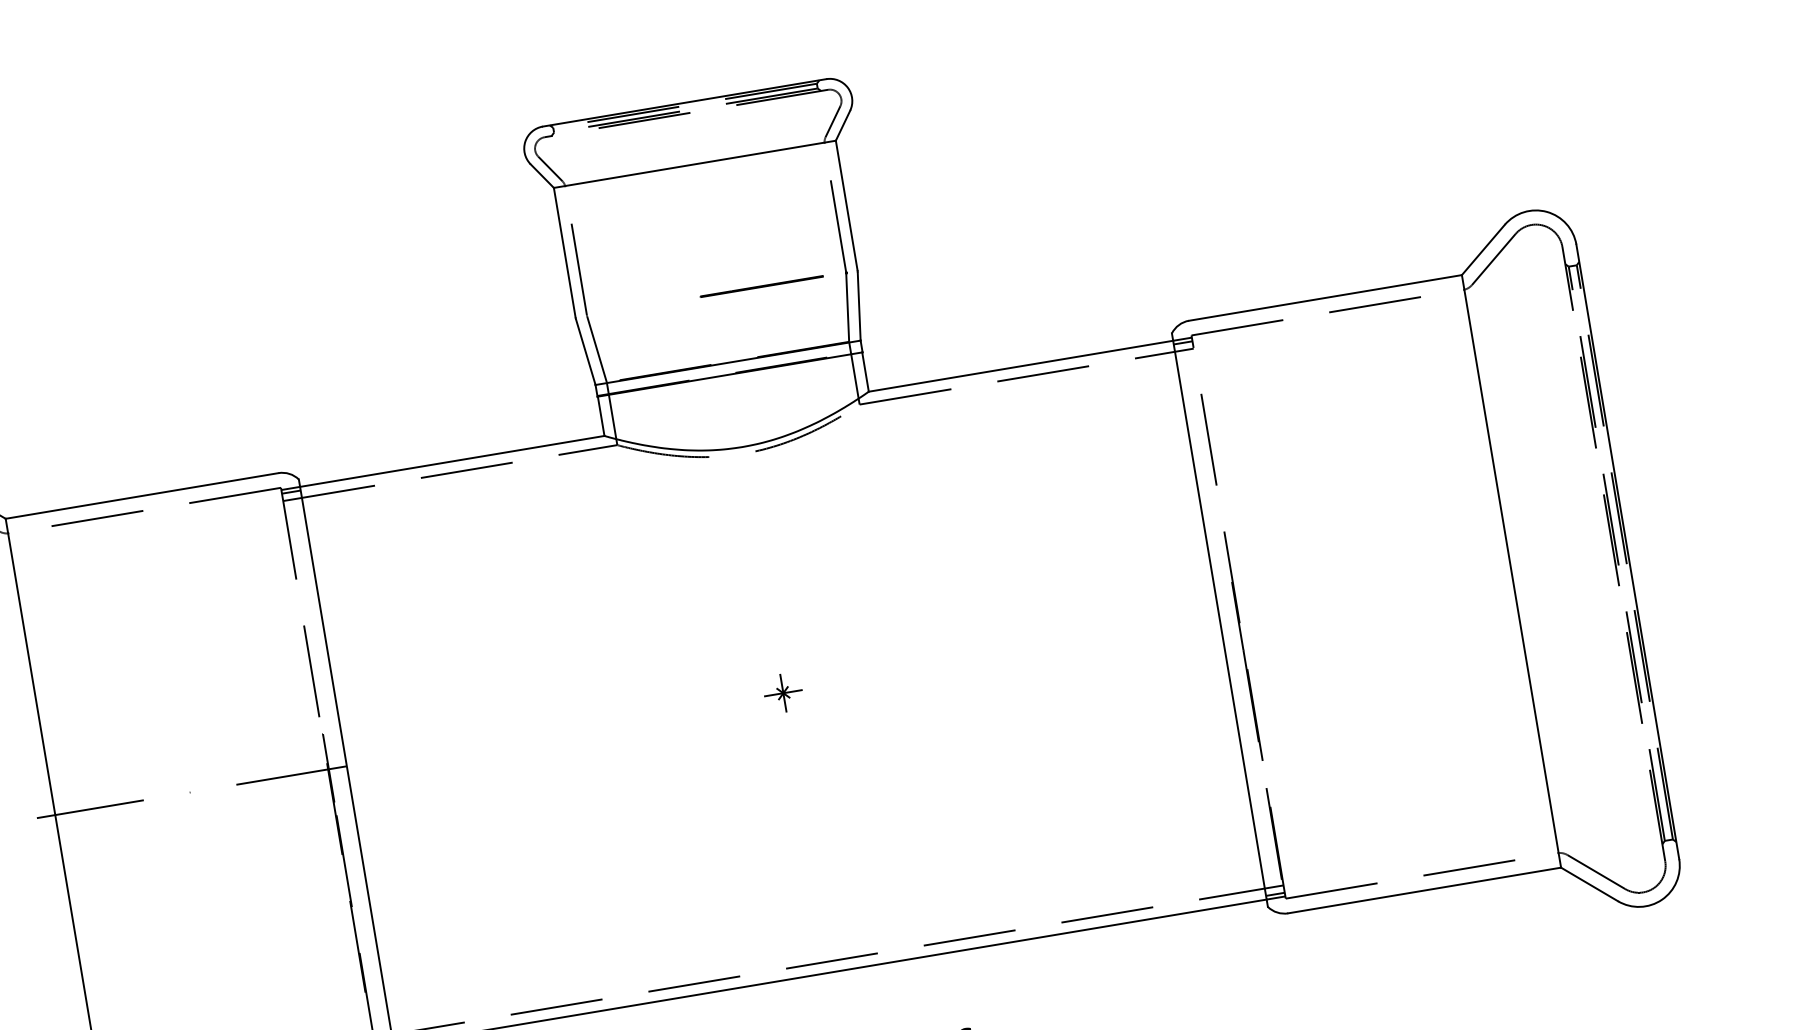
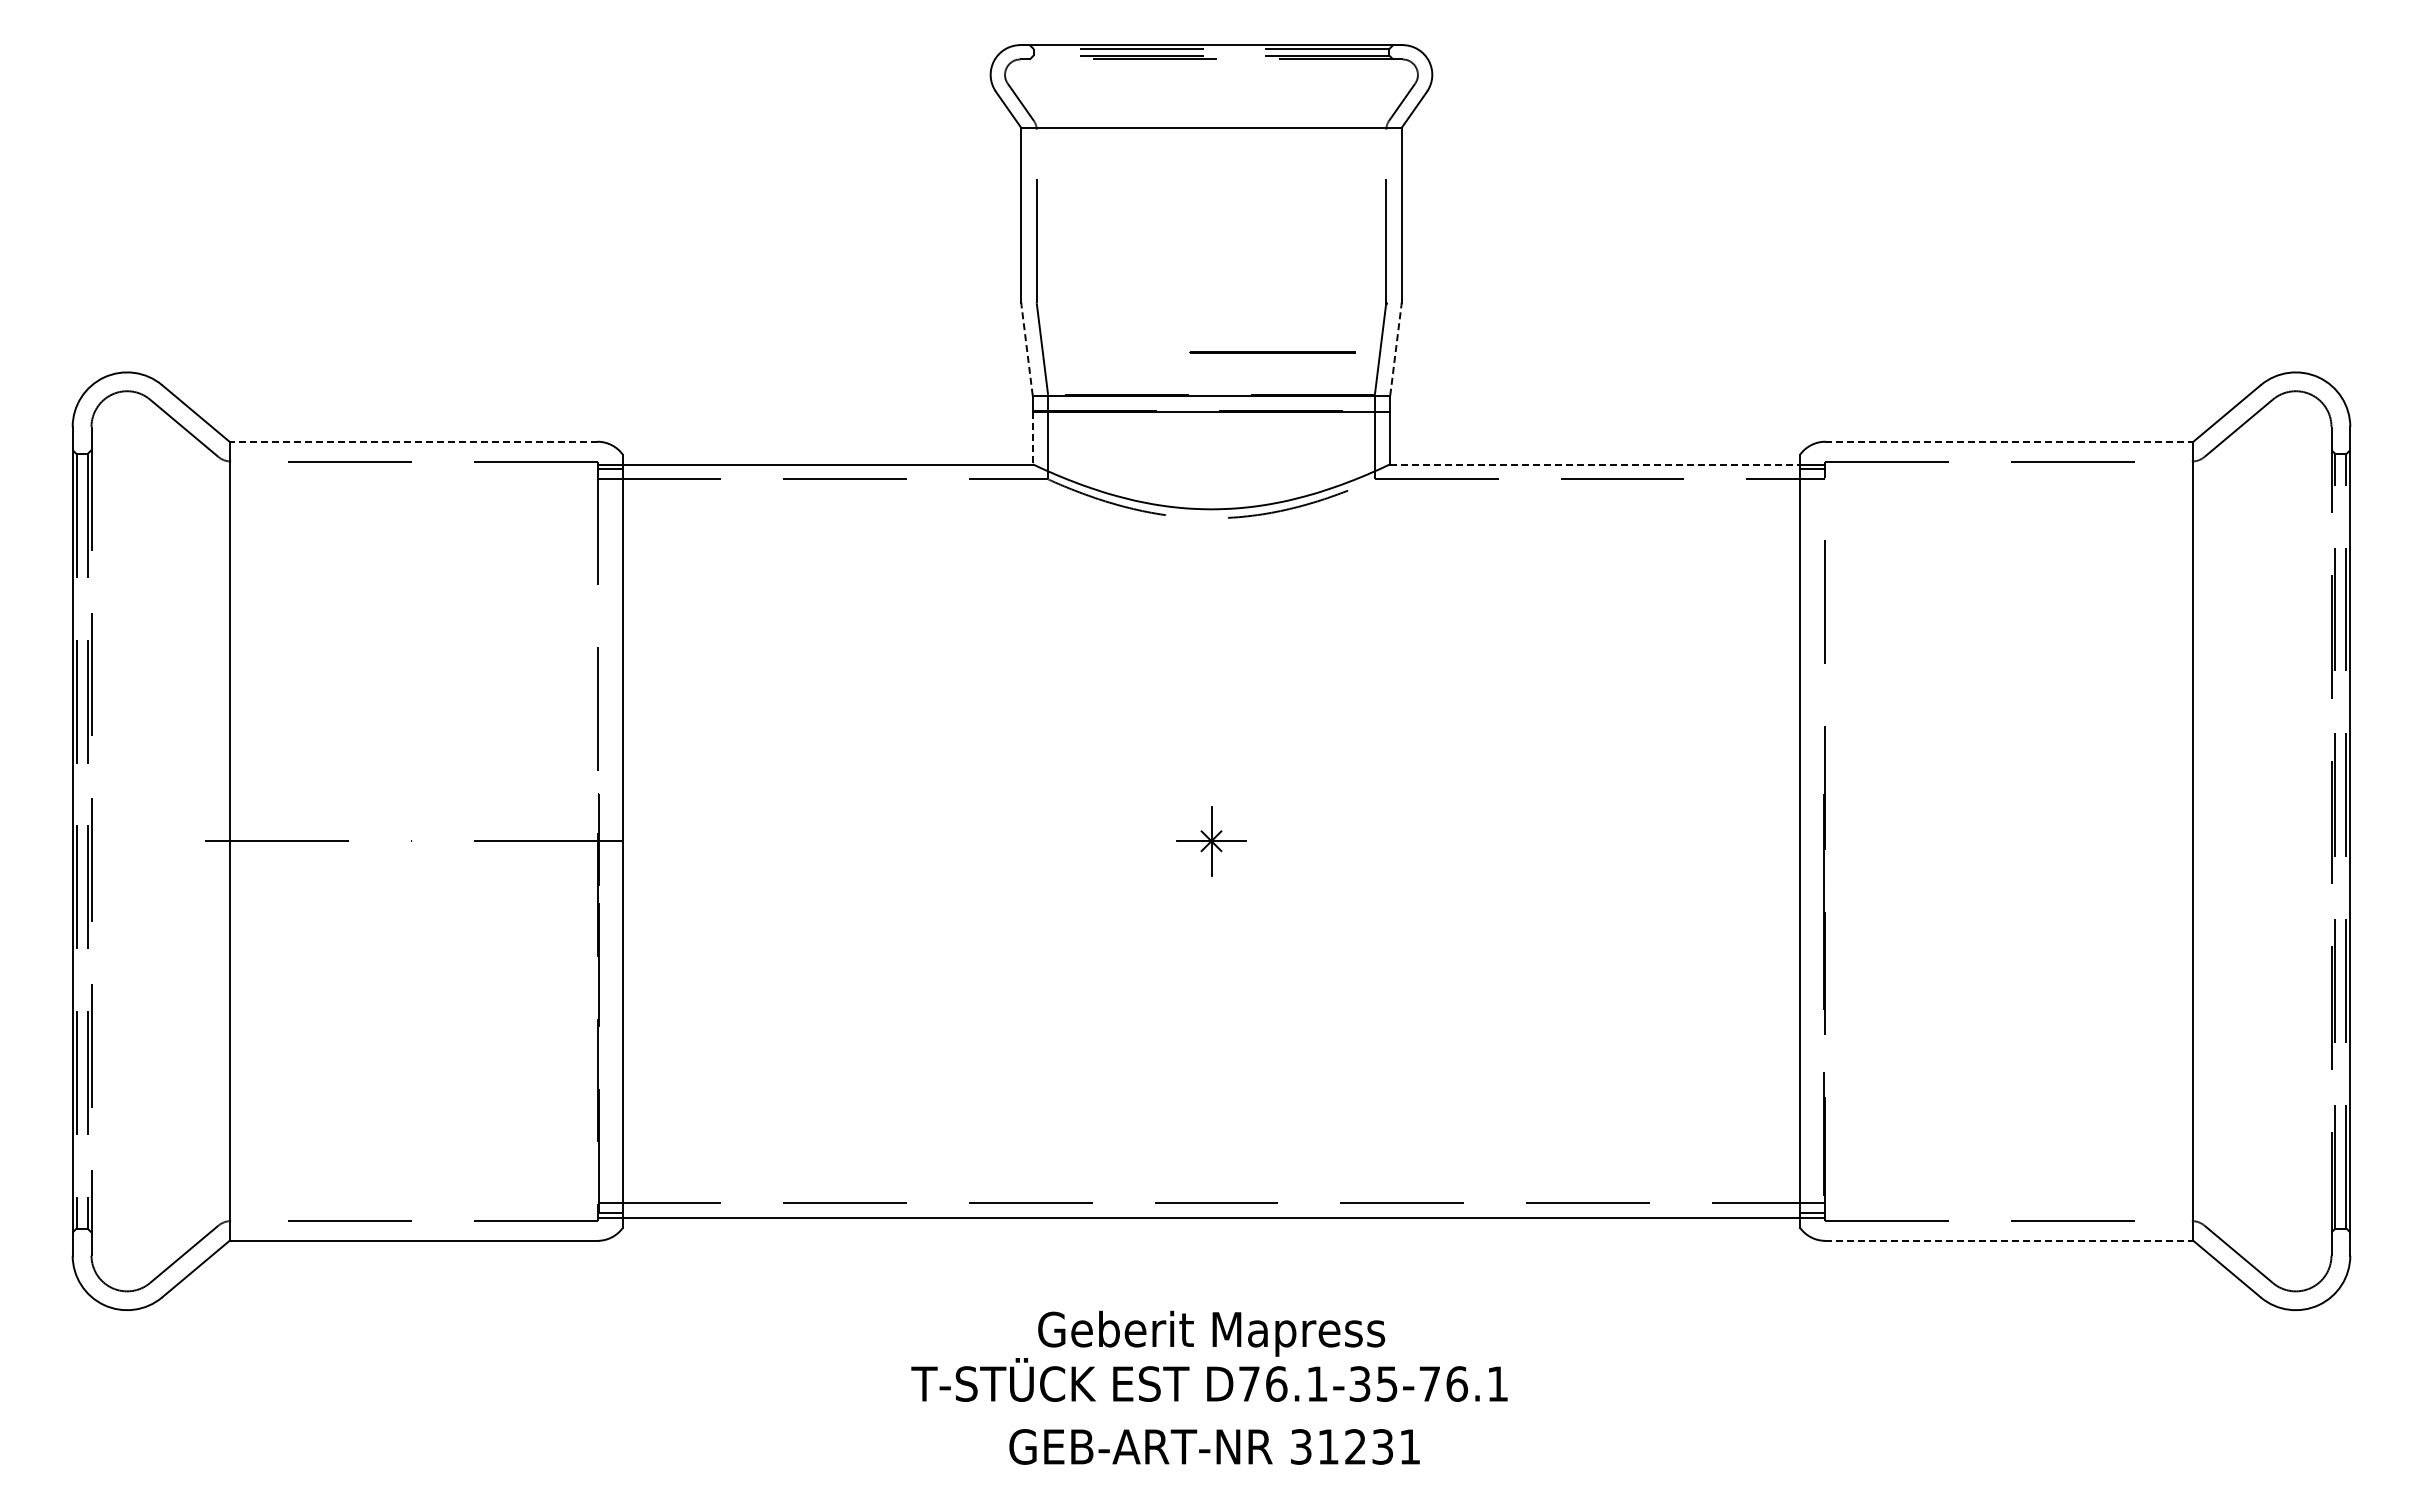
line: (761, 286) -> (1272, 352), moved
line: (1325, 297) -> (2009, 441), solid -> dashed
line: (858, 306) -> (1395, 350), solid -> dashed
line: (586, 352) -> (1027, 350), solid -> dashed
line: (1021, 366) -> (1595, 464), solid -> dashed
line: (601, 416) -> (1033, 438), solid -> dashed
line: (142, 495) -> (413, 441), solid -> dashed
part: (783, 693) -> (1211, 841), size x1.4
line: (1424, 890) -> (2009, 1240), solid -> dashed

